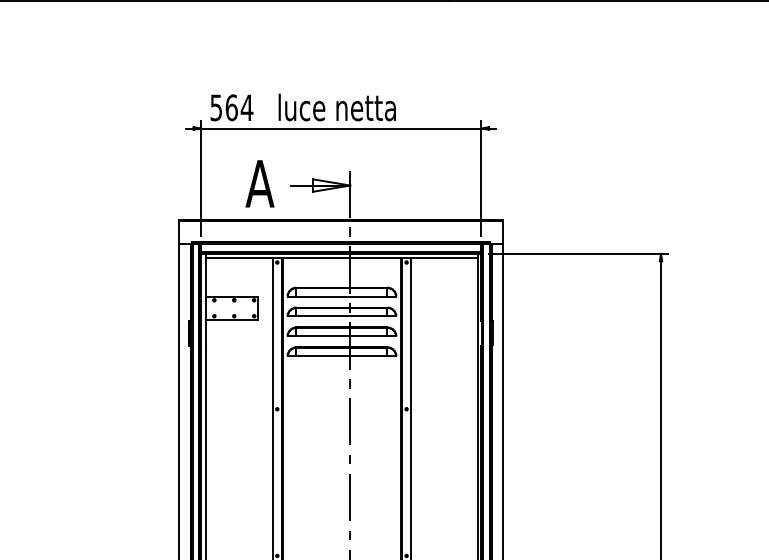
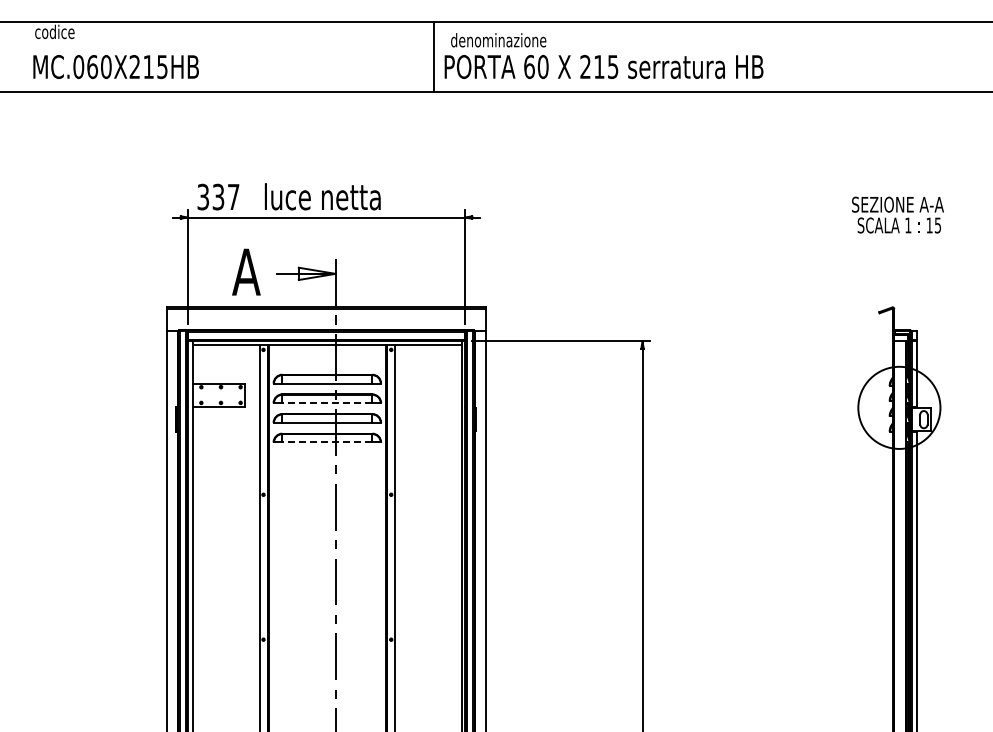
text: (231, 107) -> (218, 196), 564 -> 337
line: (342, 316) -> (327, 403), solid -> dashed
line: (342, 356) -> (327, 442), solid -> dashed

